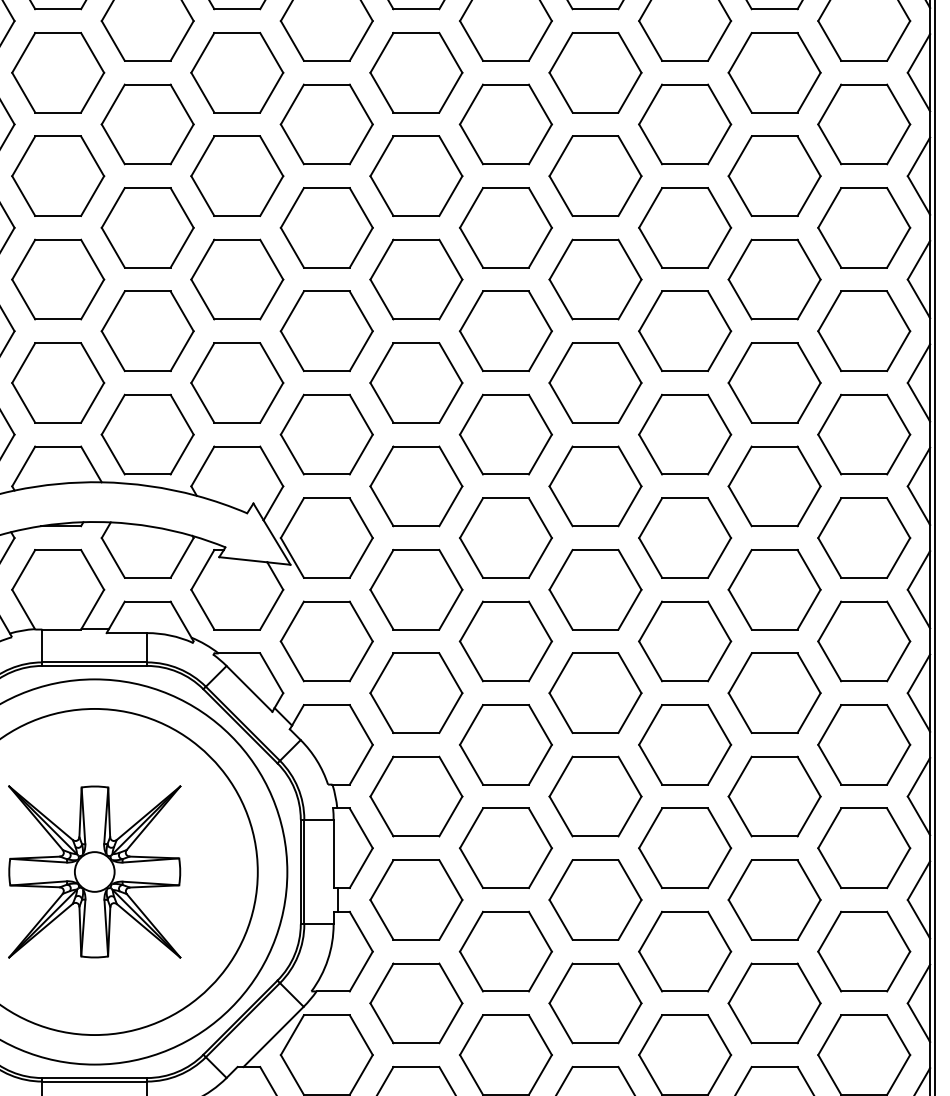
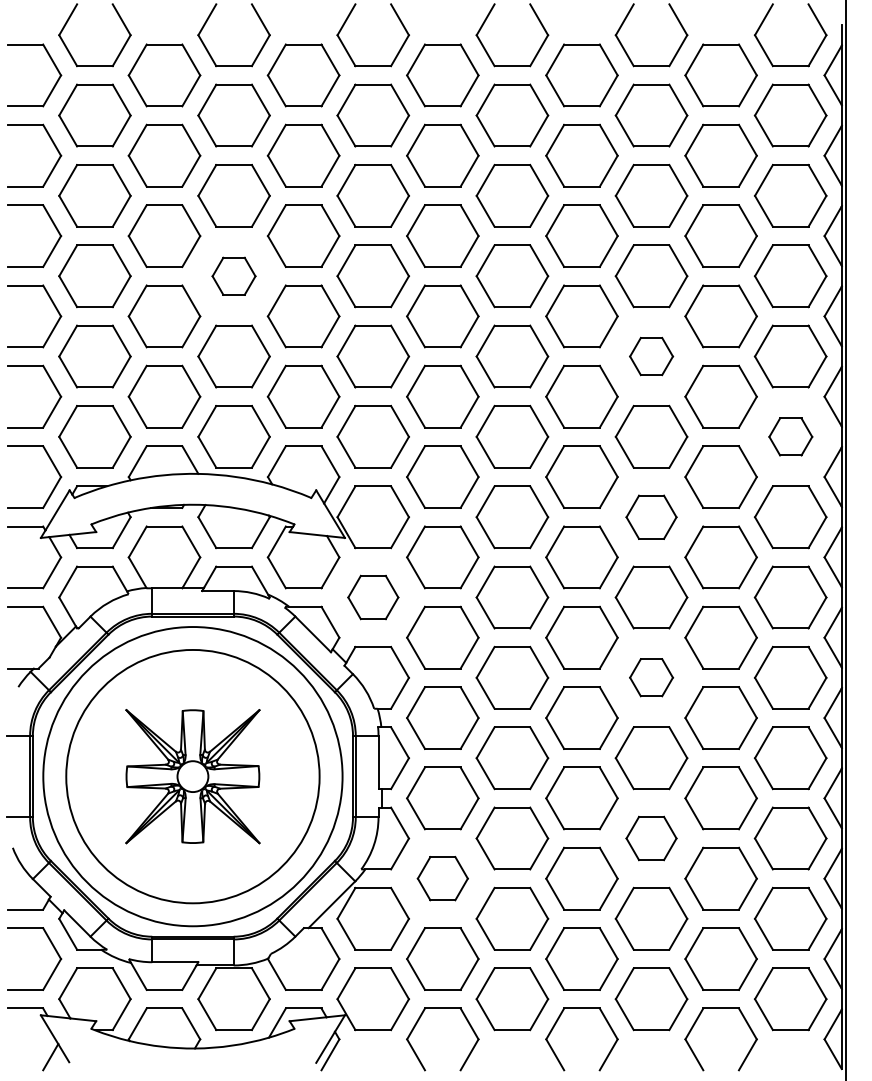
part: (146, 228) -> (233, 276), size x0.6
part: (685, 331) -> (651, 356), size x0.6
part: (863, 434) -> (790, 436), size x0.6
part: (685, 538) -> (651, 517), size x0.7
part: (327, 641) -> (373, 597), size x0.7
part: (685, 744) -> (651, 677), size x0.6
part: (685, 951) -> (651, 838), size x0.7
part: (415, 1003) -> (442, 878), size x0.7

